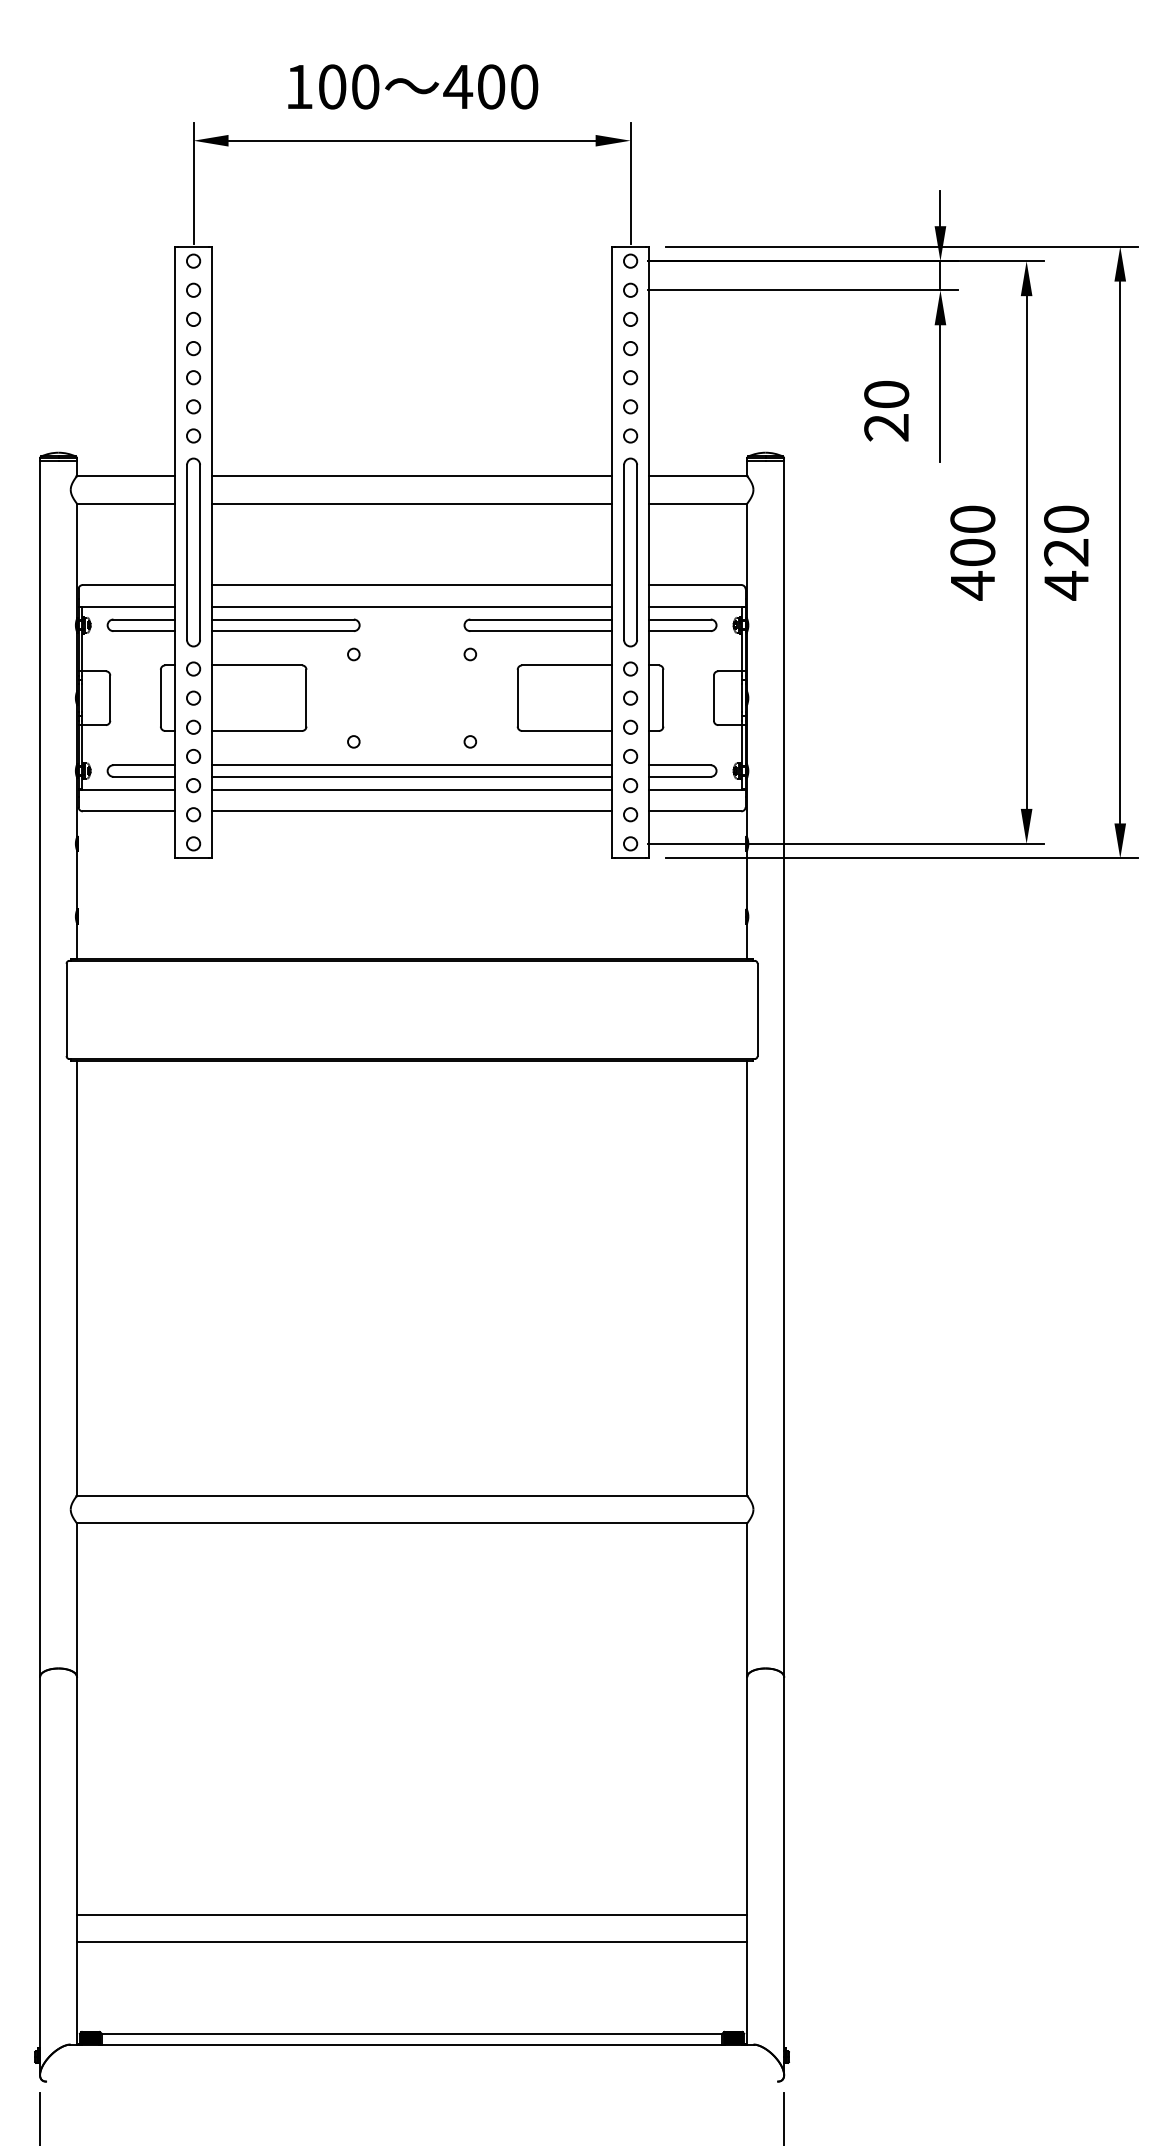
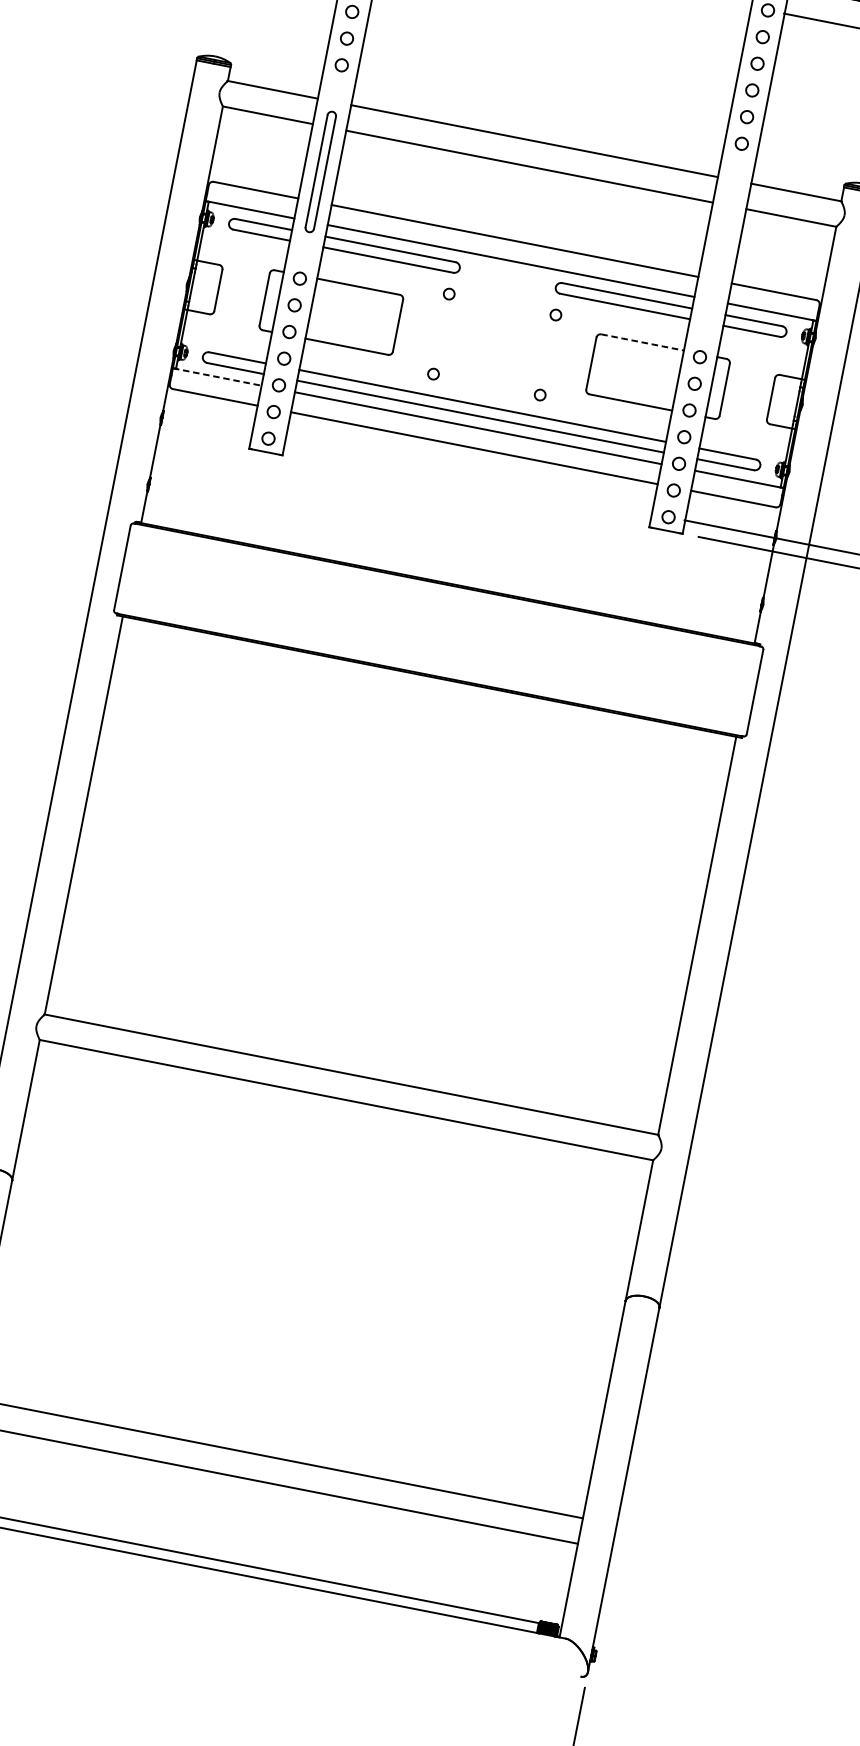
part: (193, 552) -> (320, 171), size x0.7
part: (630, 552) -> (720, 250), removed
line: (567, 665) -> (642, 342), solid -> dashed
line: (127, 789) -> (217, 377), solid -> dashed

